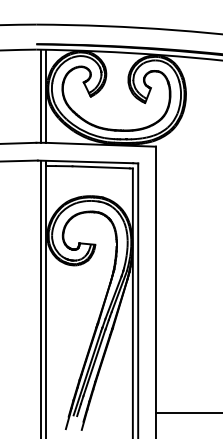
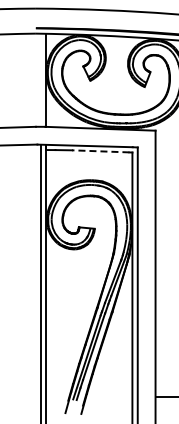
line: (41, 95) -> (41, 79), removed
line: (101, 167) -> (101, 151), solid -> dashed

